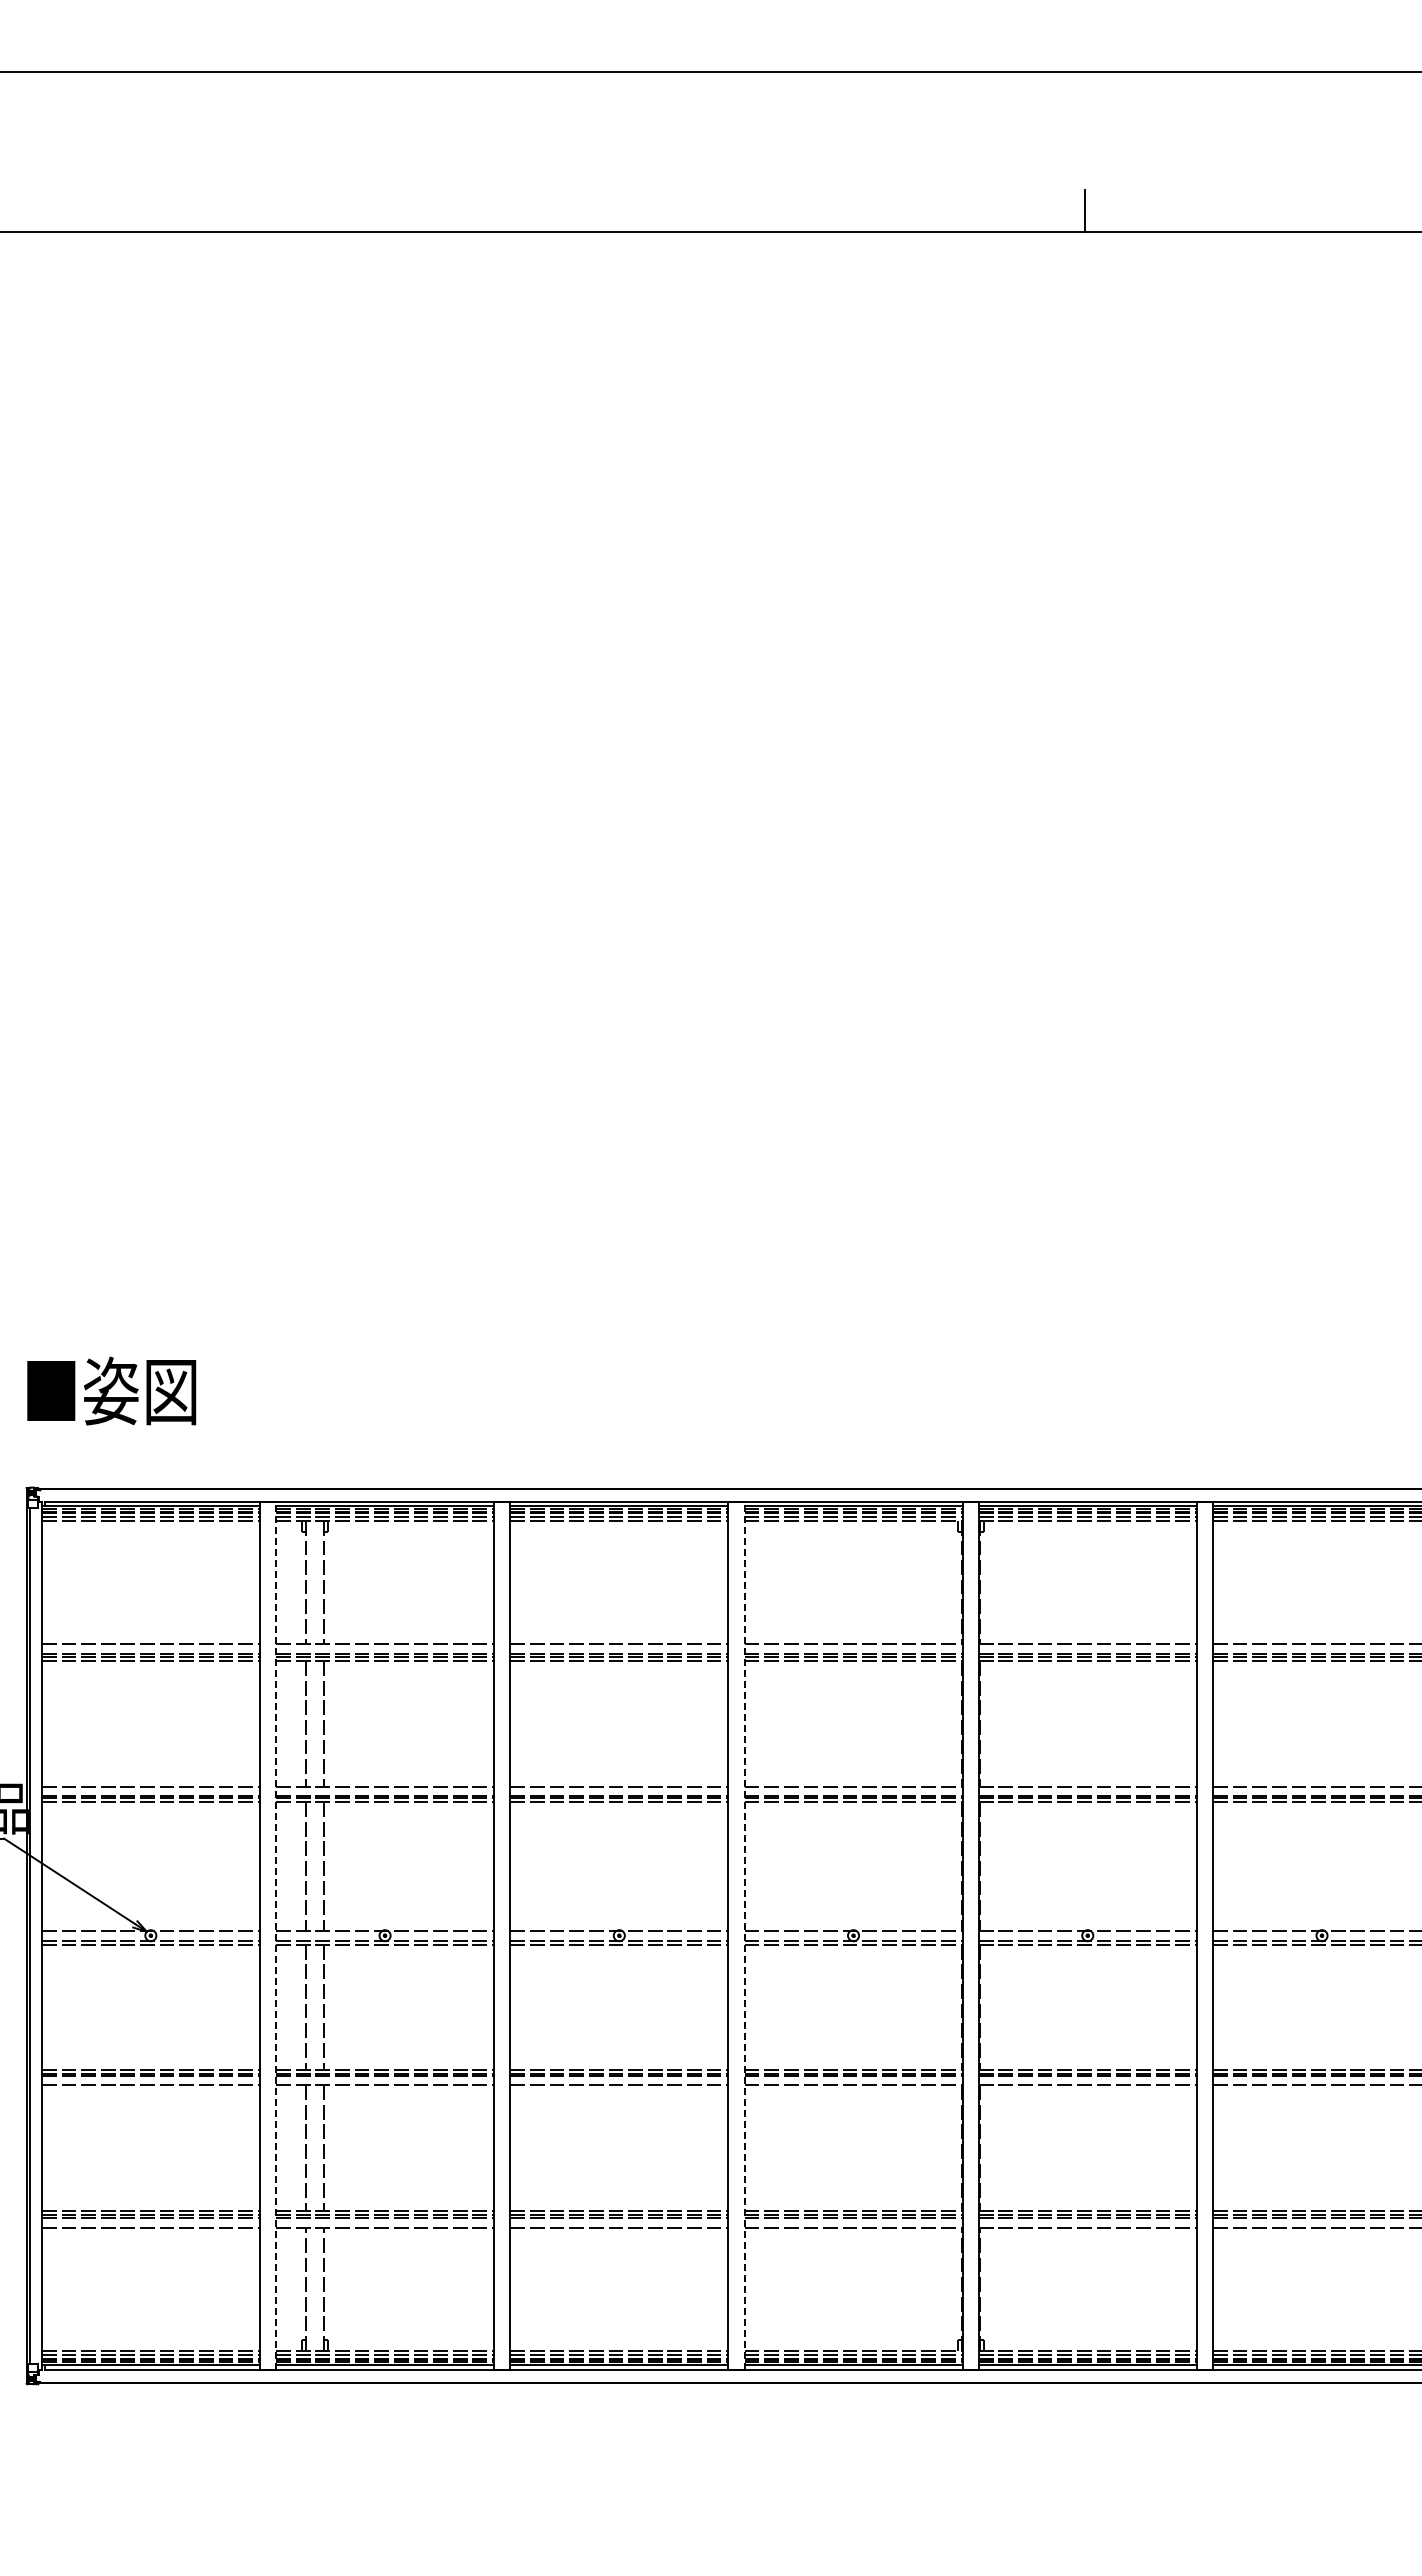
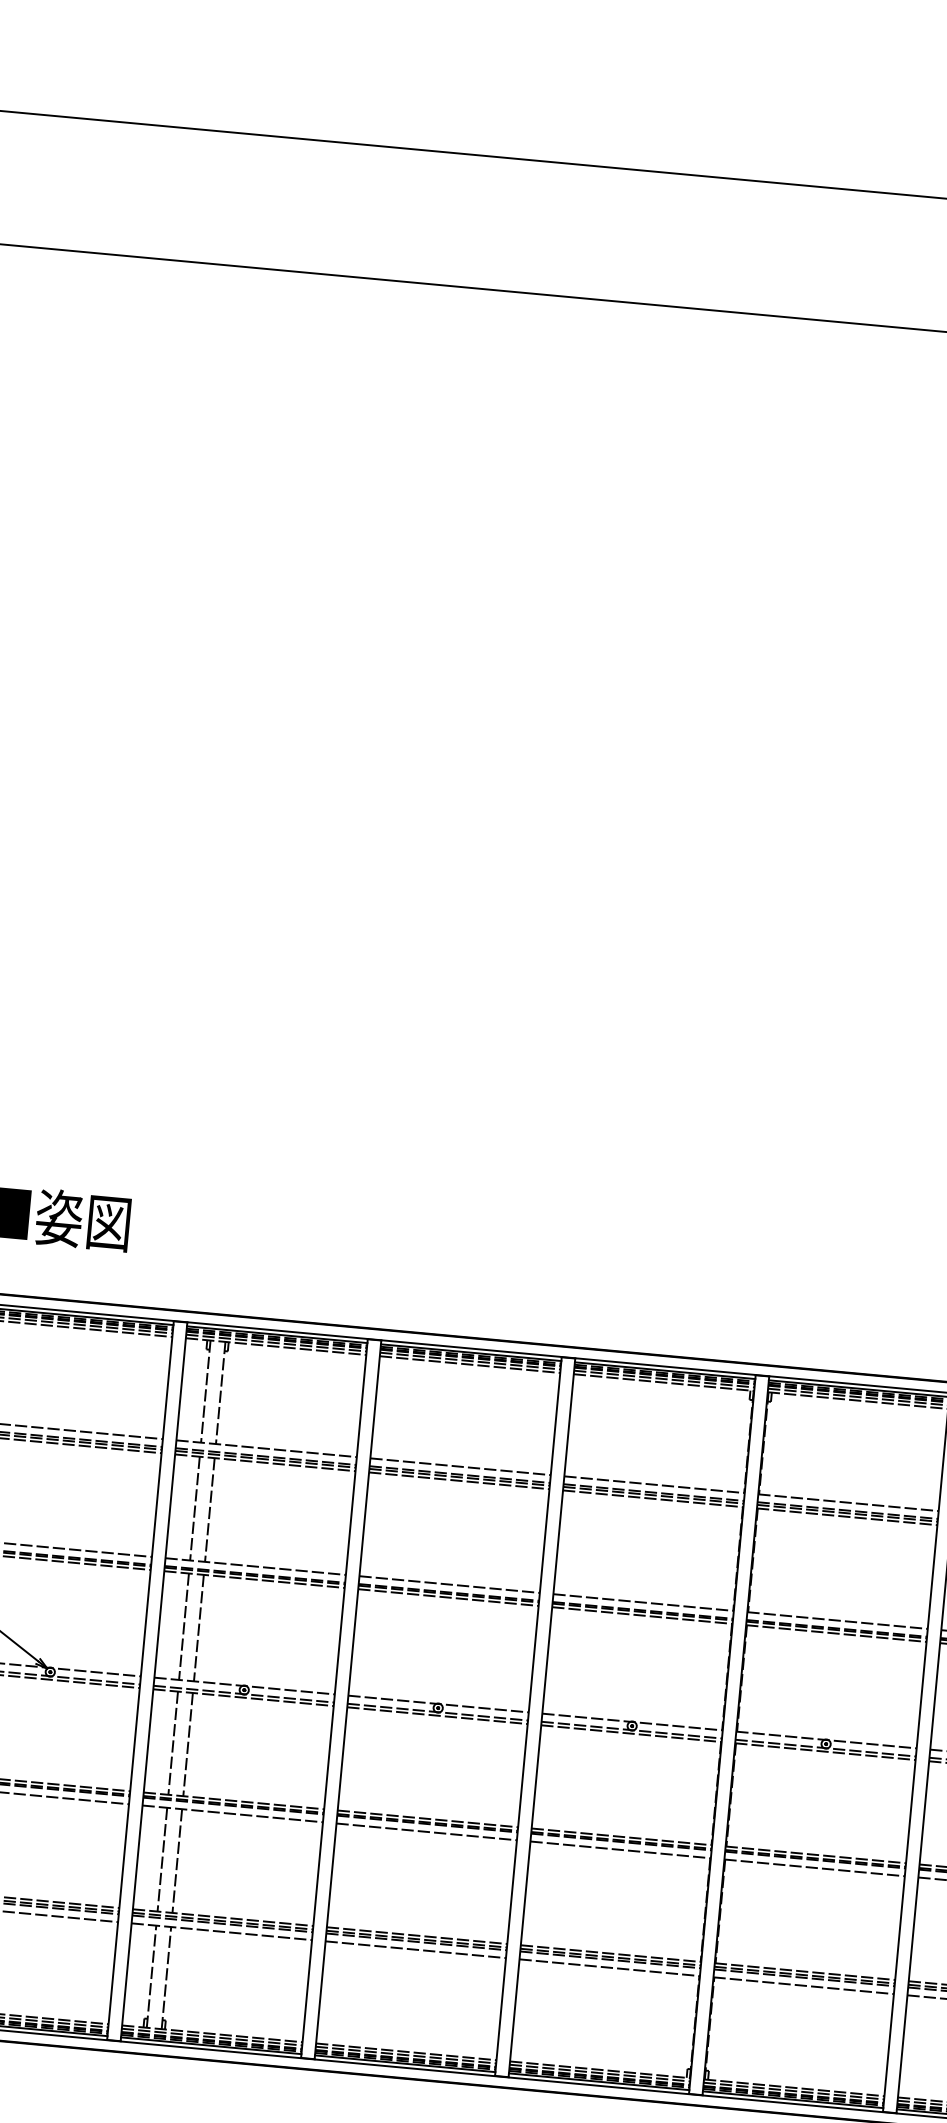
line: (276, 1935) -> (154, 1681), dashed -> solid
line: (744, 1935) -> (541, 1717), dashed -> solid

